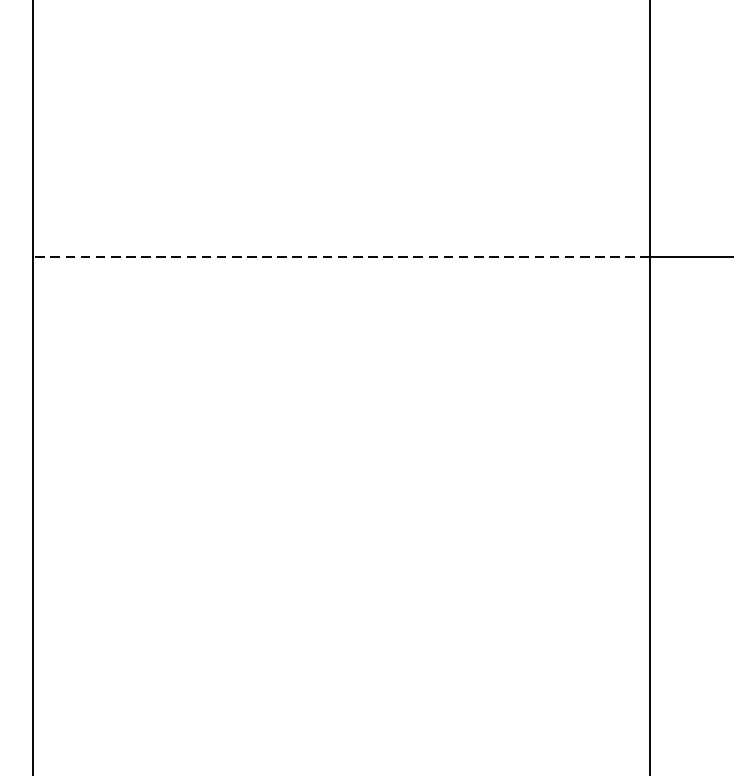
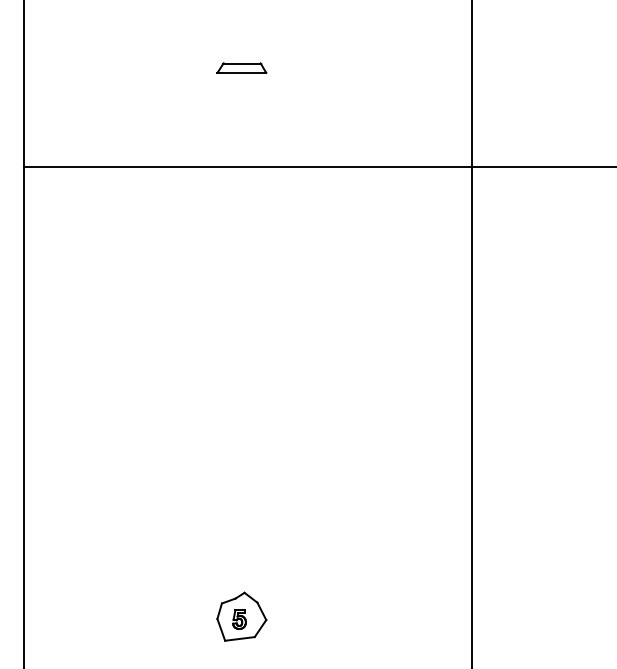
part: (332, 120) -> (241, 67), added
line: (340, 256) -> (247, 166), dashed -> solid

